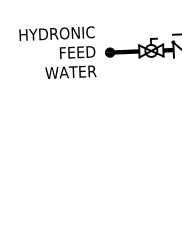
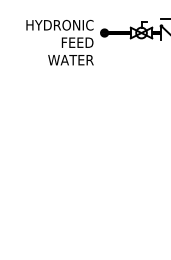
text: (57, 53) -> (59, 42), moved

